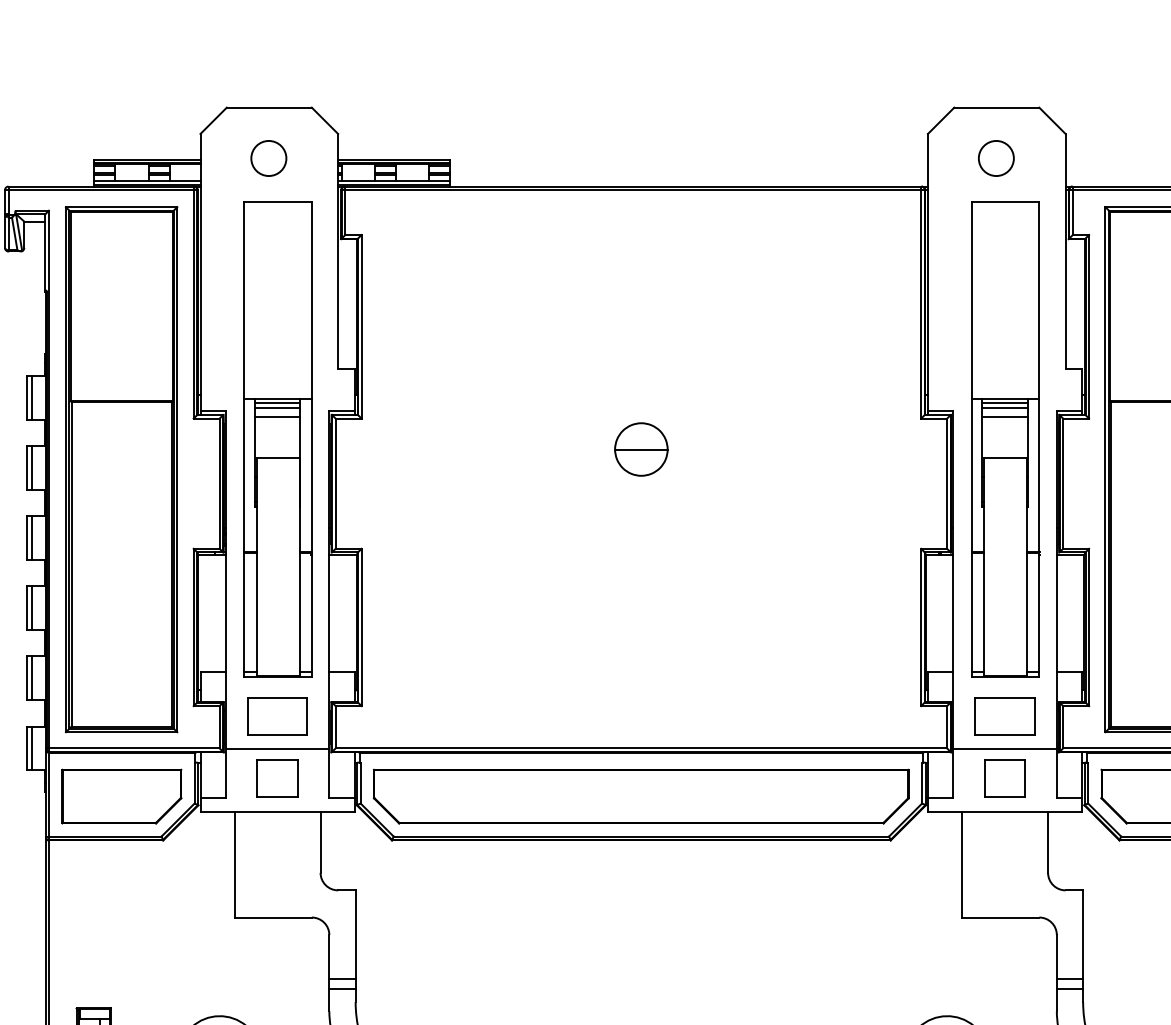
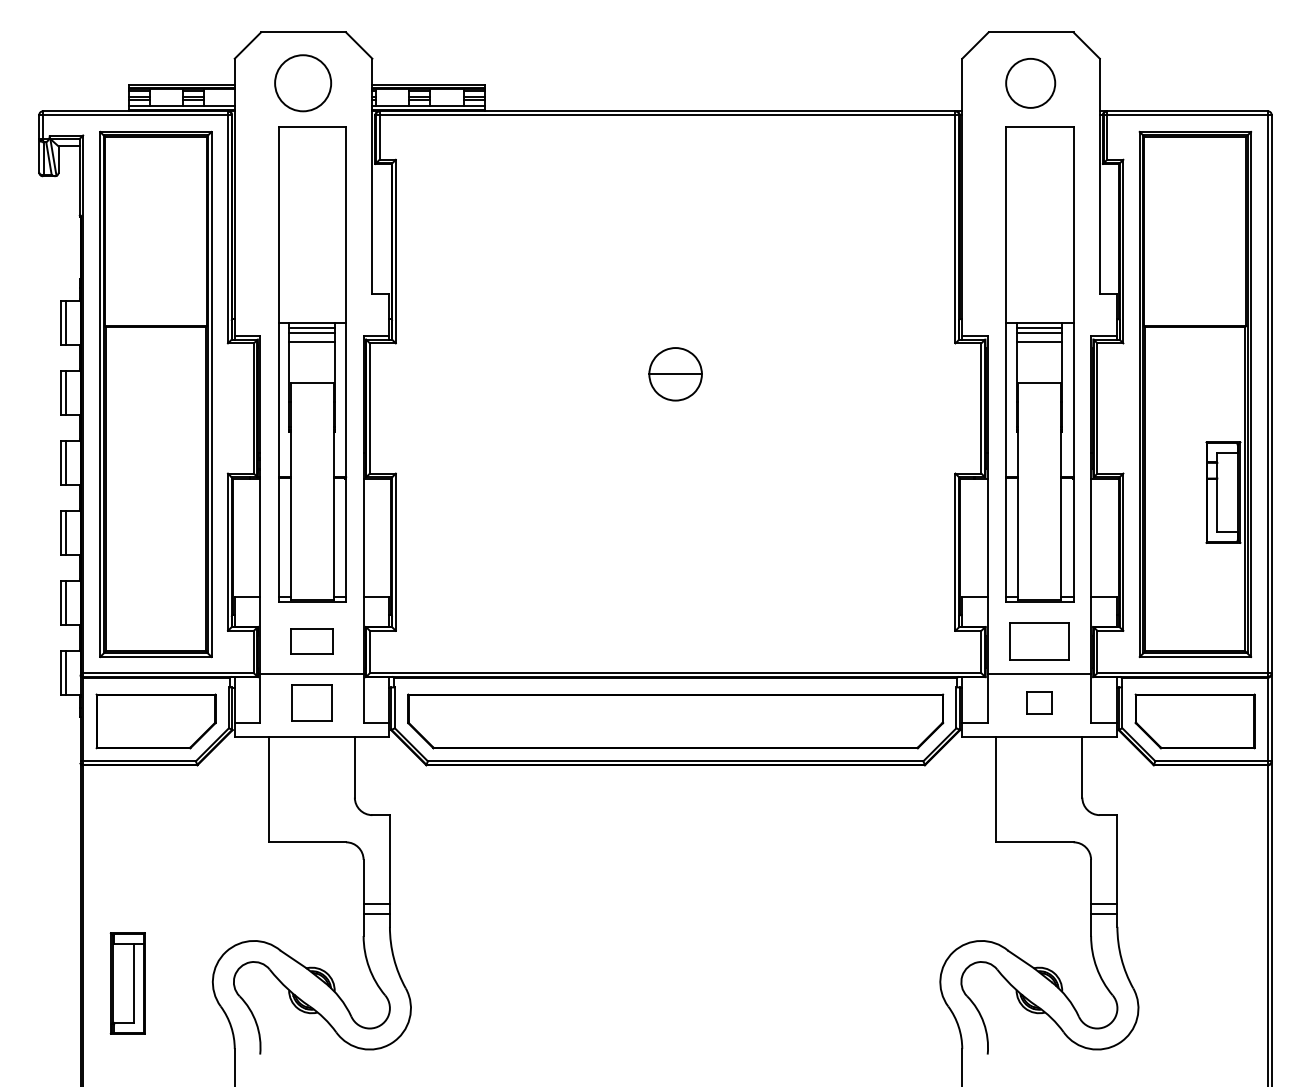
circle: (268, 157) -> (302, 82), size x1.6
circle: (996, 157) -> (1030, 82), size x1.4
part: (277, 716) -> (311, 641), size x0.7
part: (1005, 777) -> (1039, 702), size x0.6

